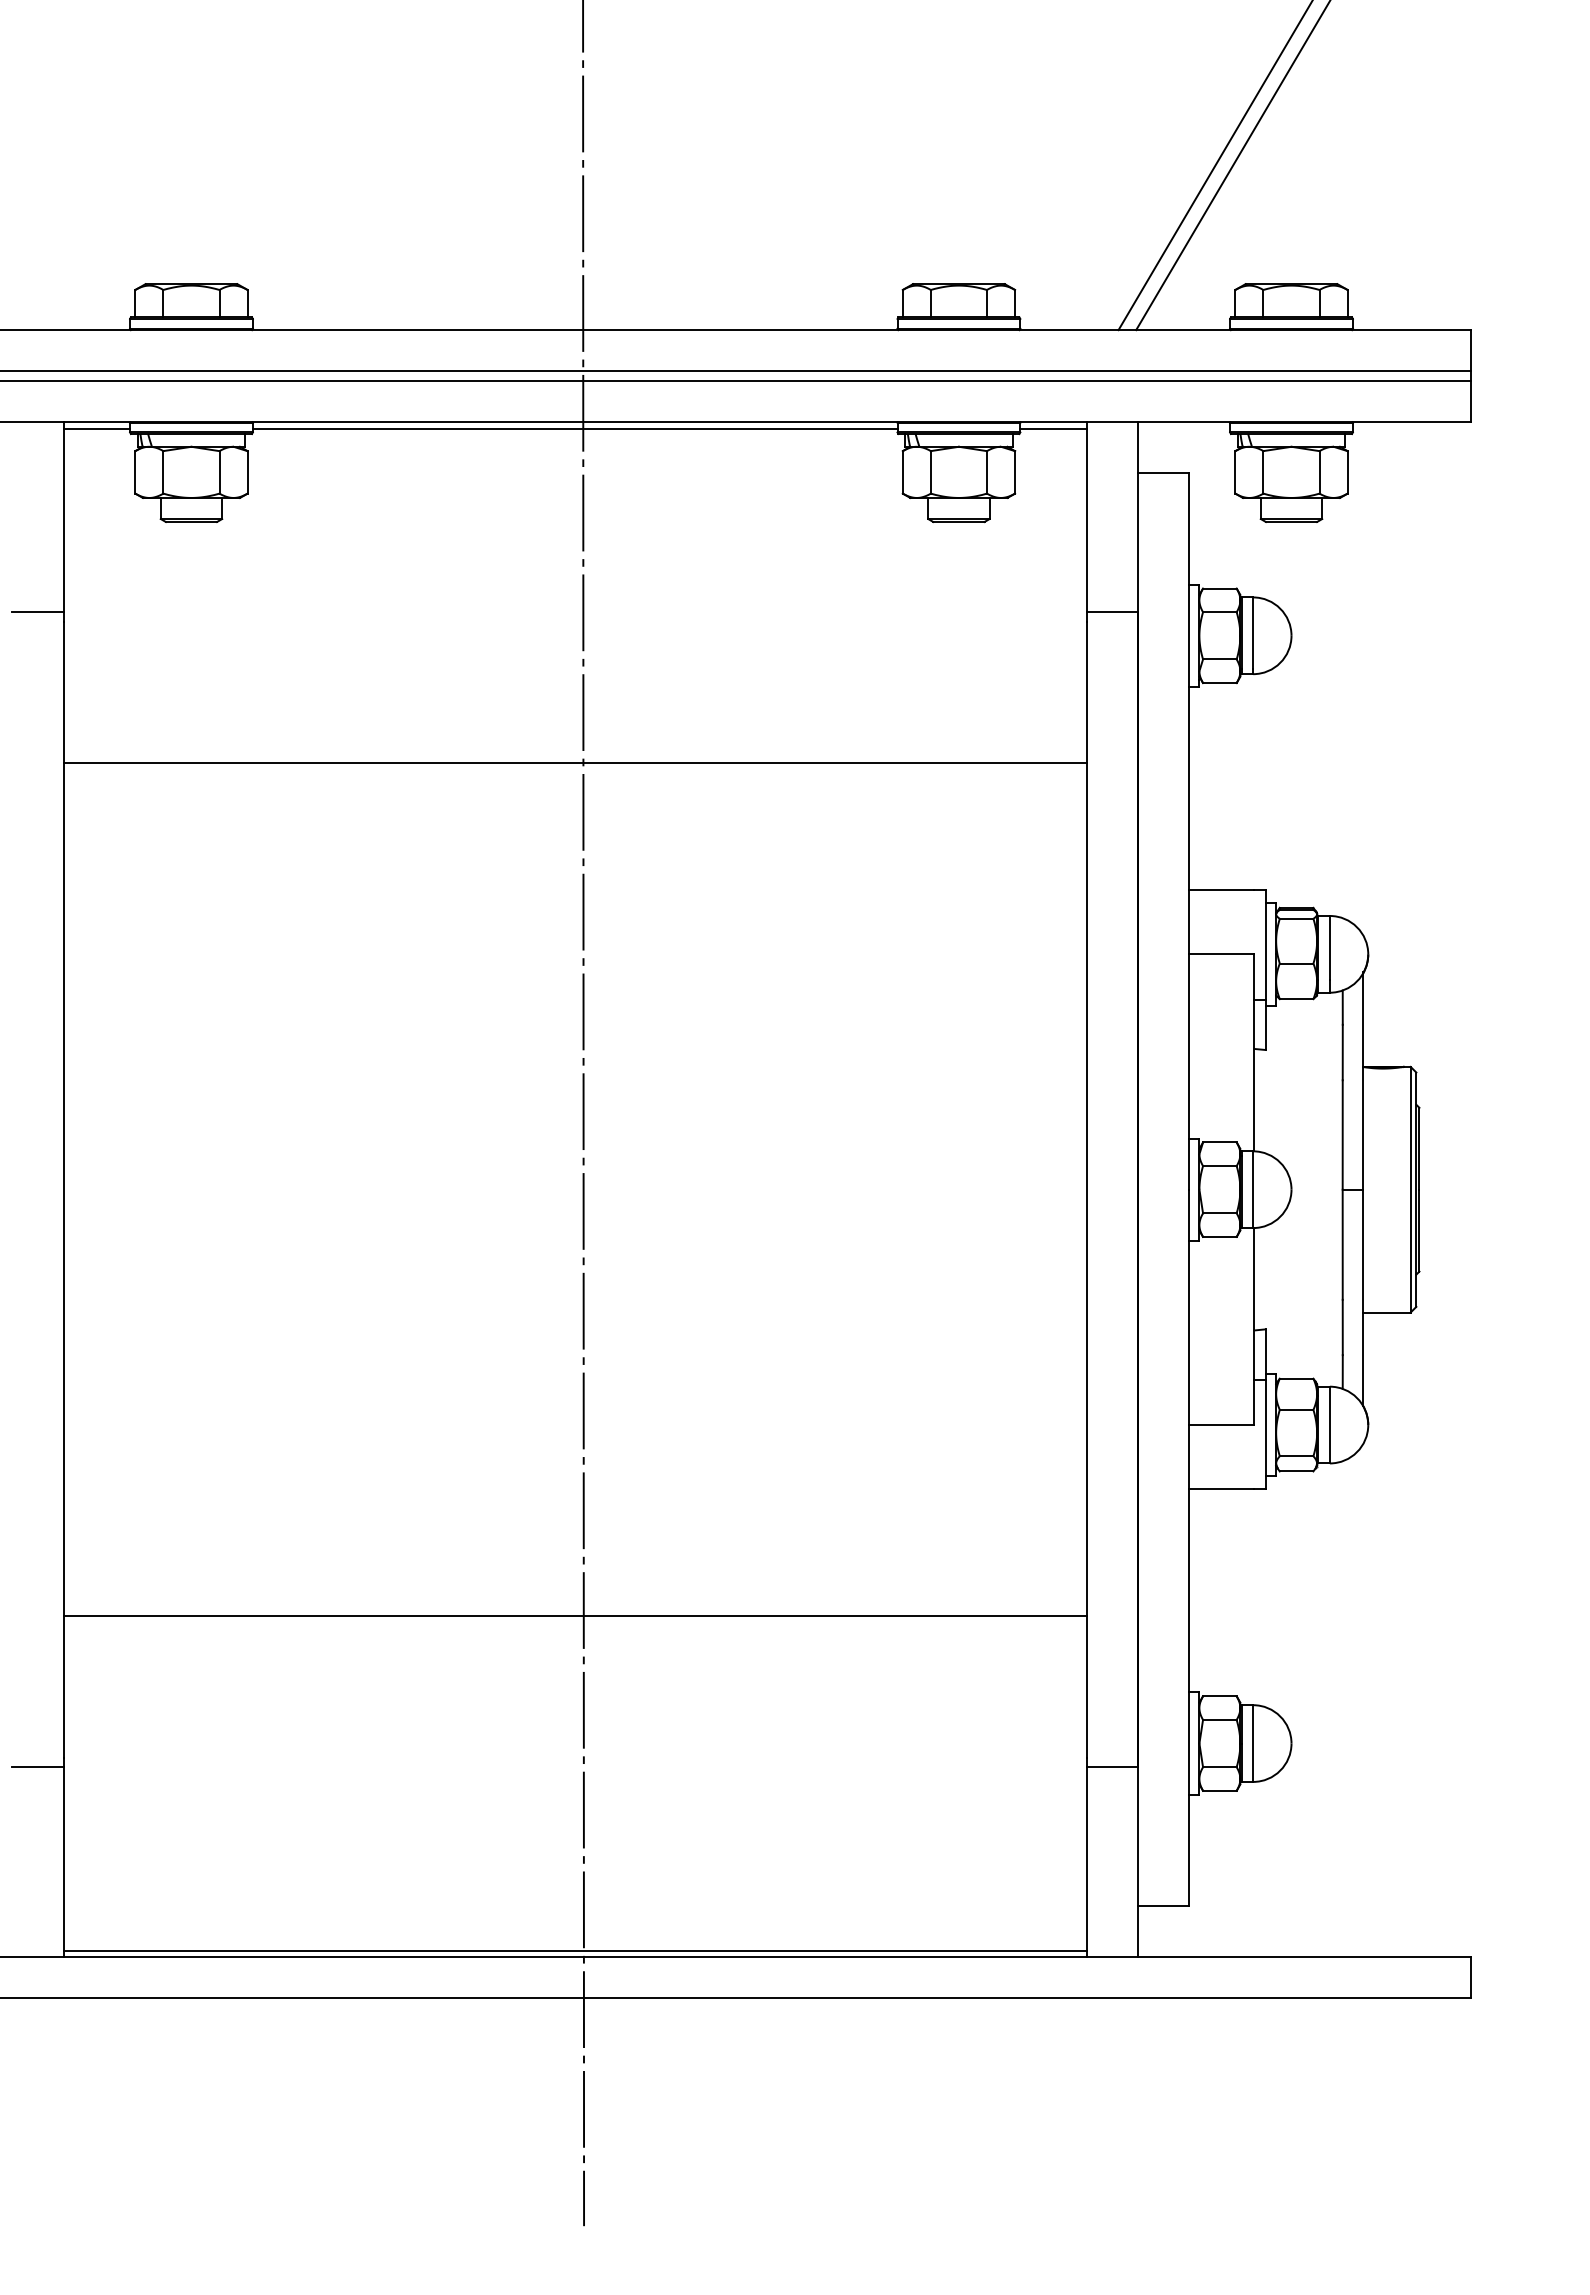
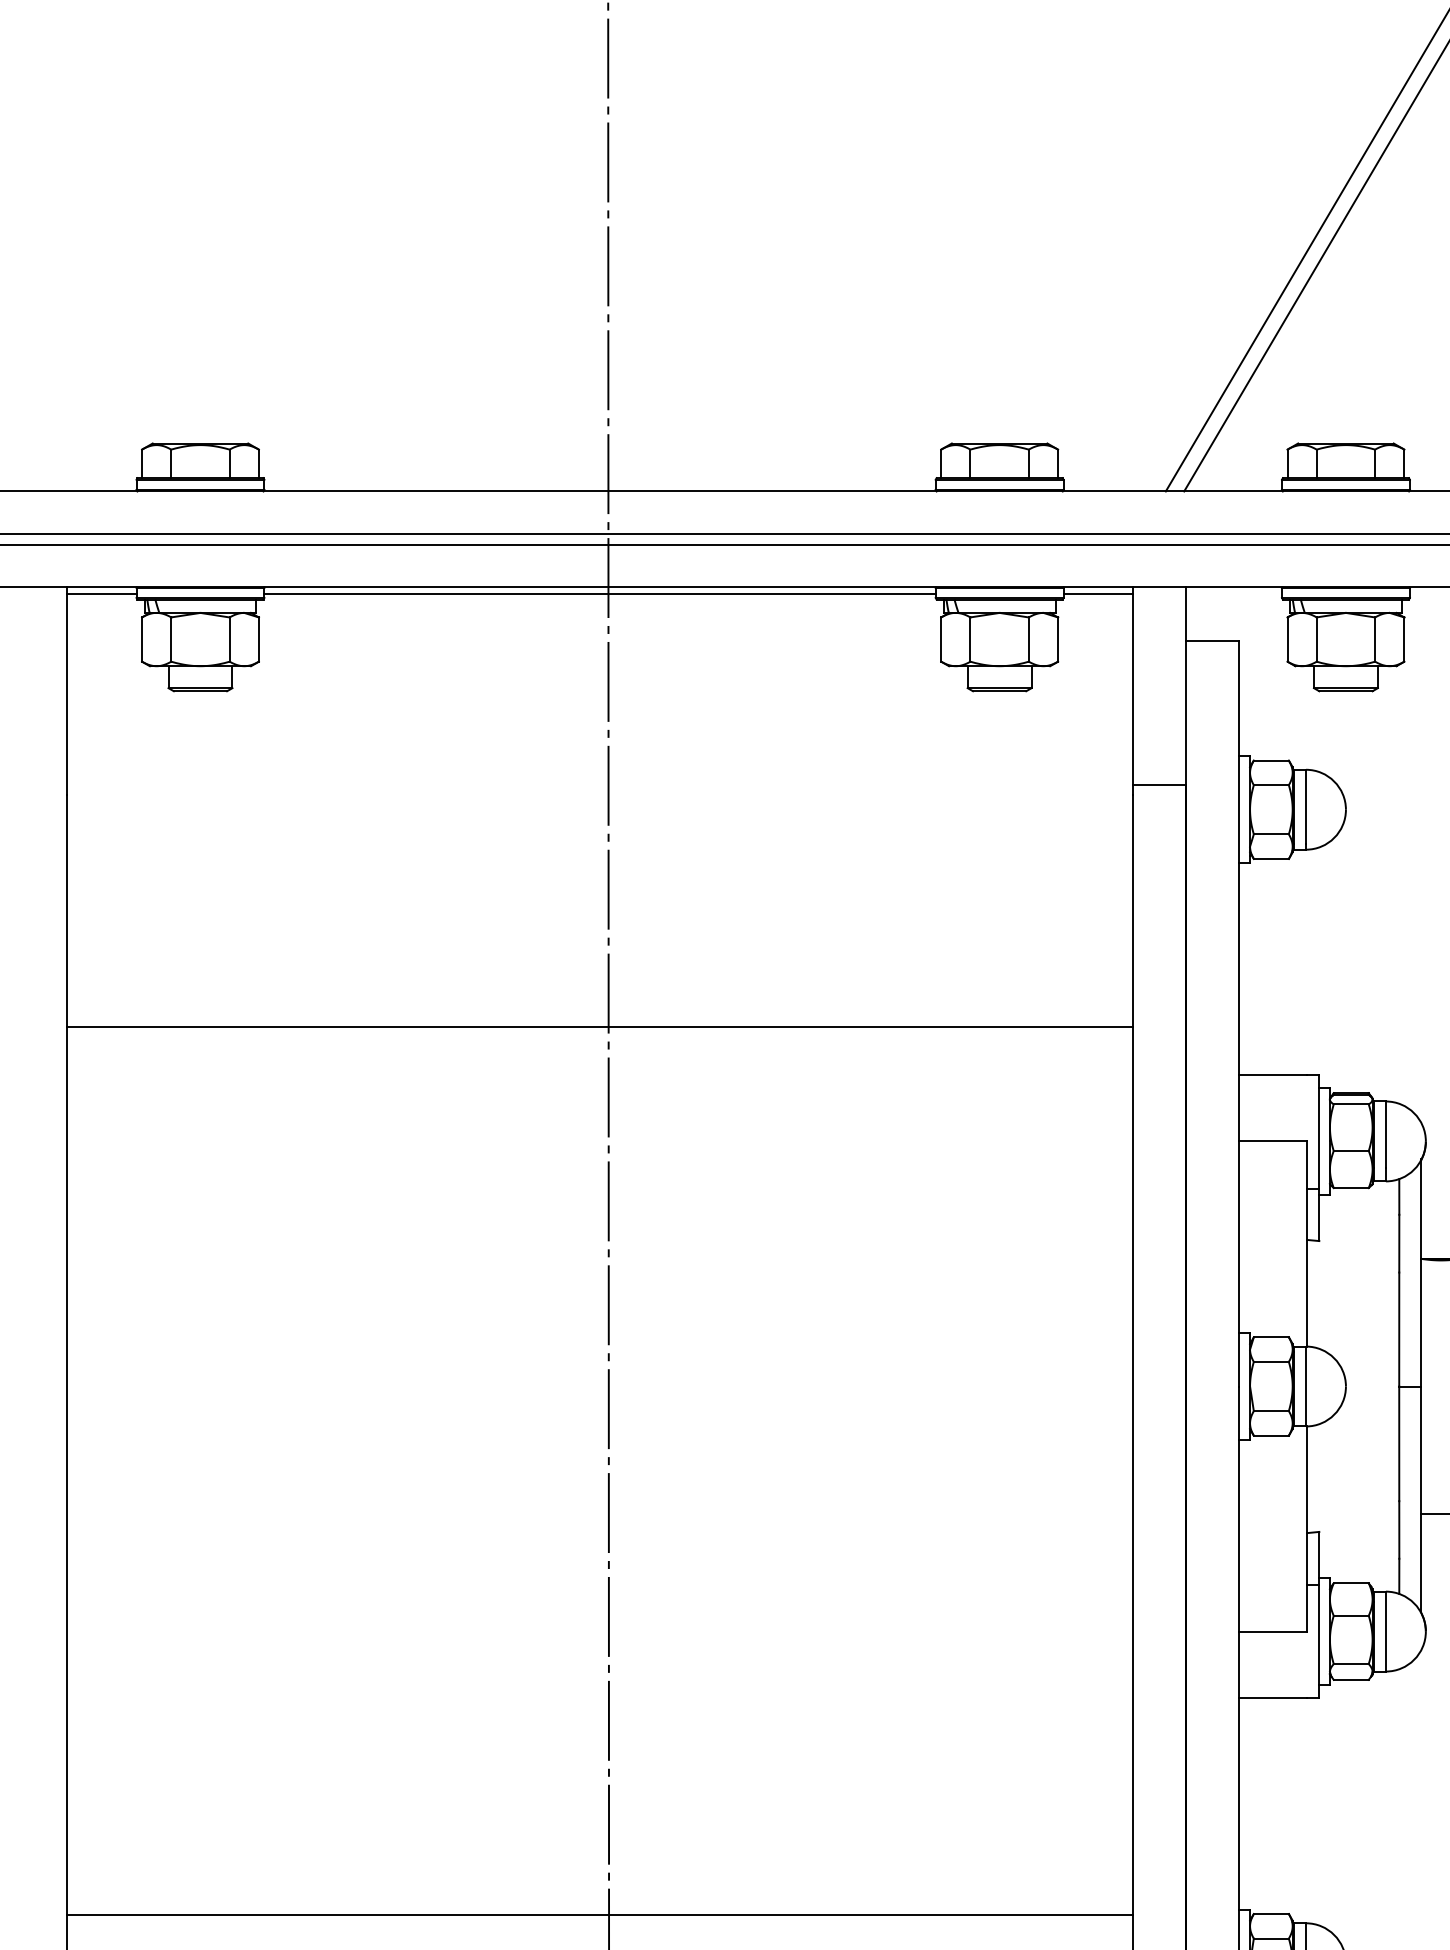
line: (37, 612) -> (40, 785), removed
line: (574, 763) -> (599, 1027), moved
line: (574, 1616) -> (599, 1915), moved

